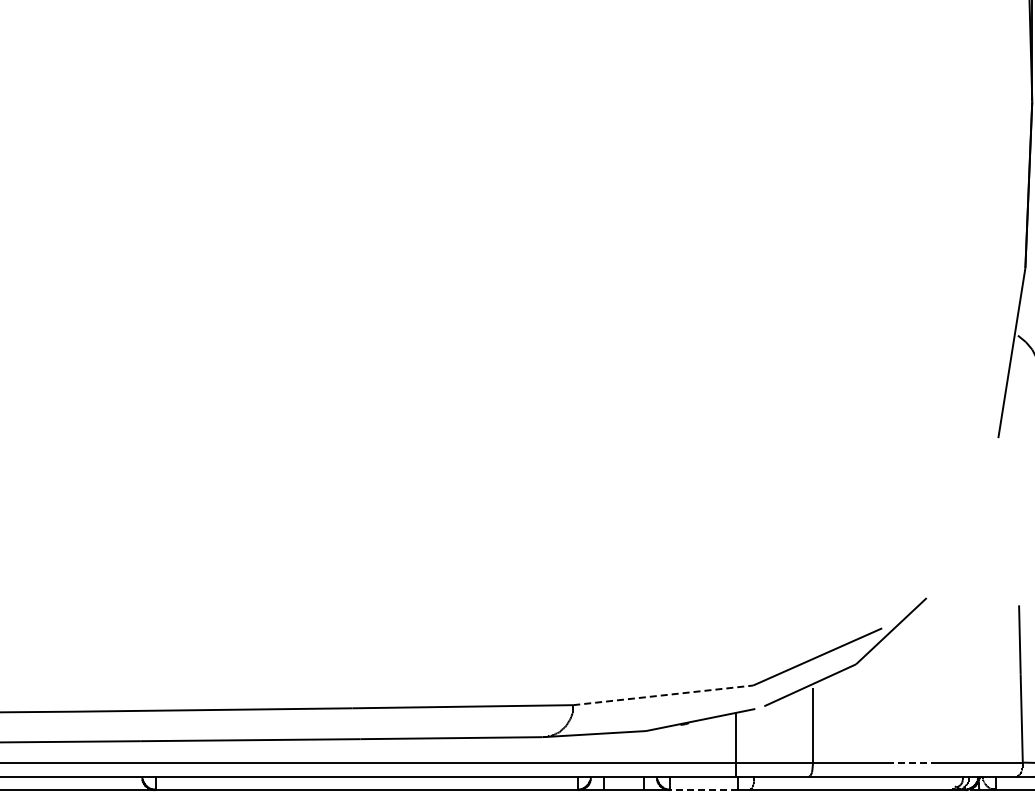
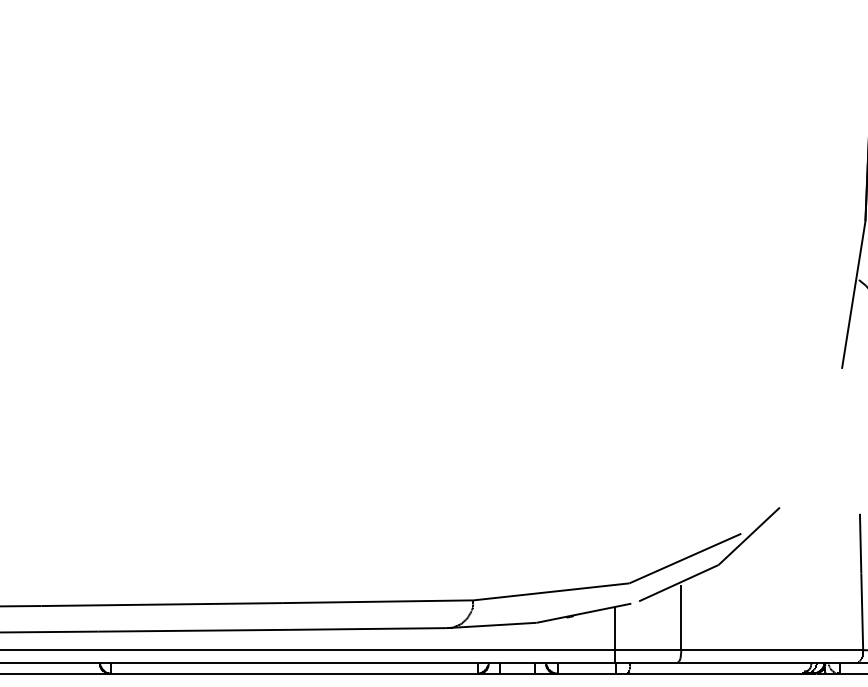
line: (663, 695) -> (551, 591), dashed -> solid
line: (910, 762) -> (765, 650), dashed -> solid
line: (704, 790) -> (587, 674), dashed -> solid

